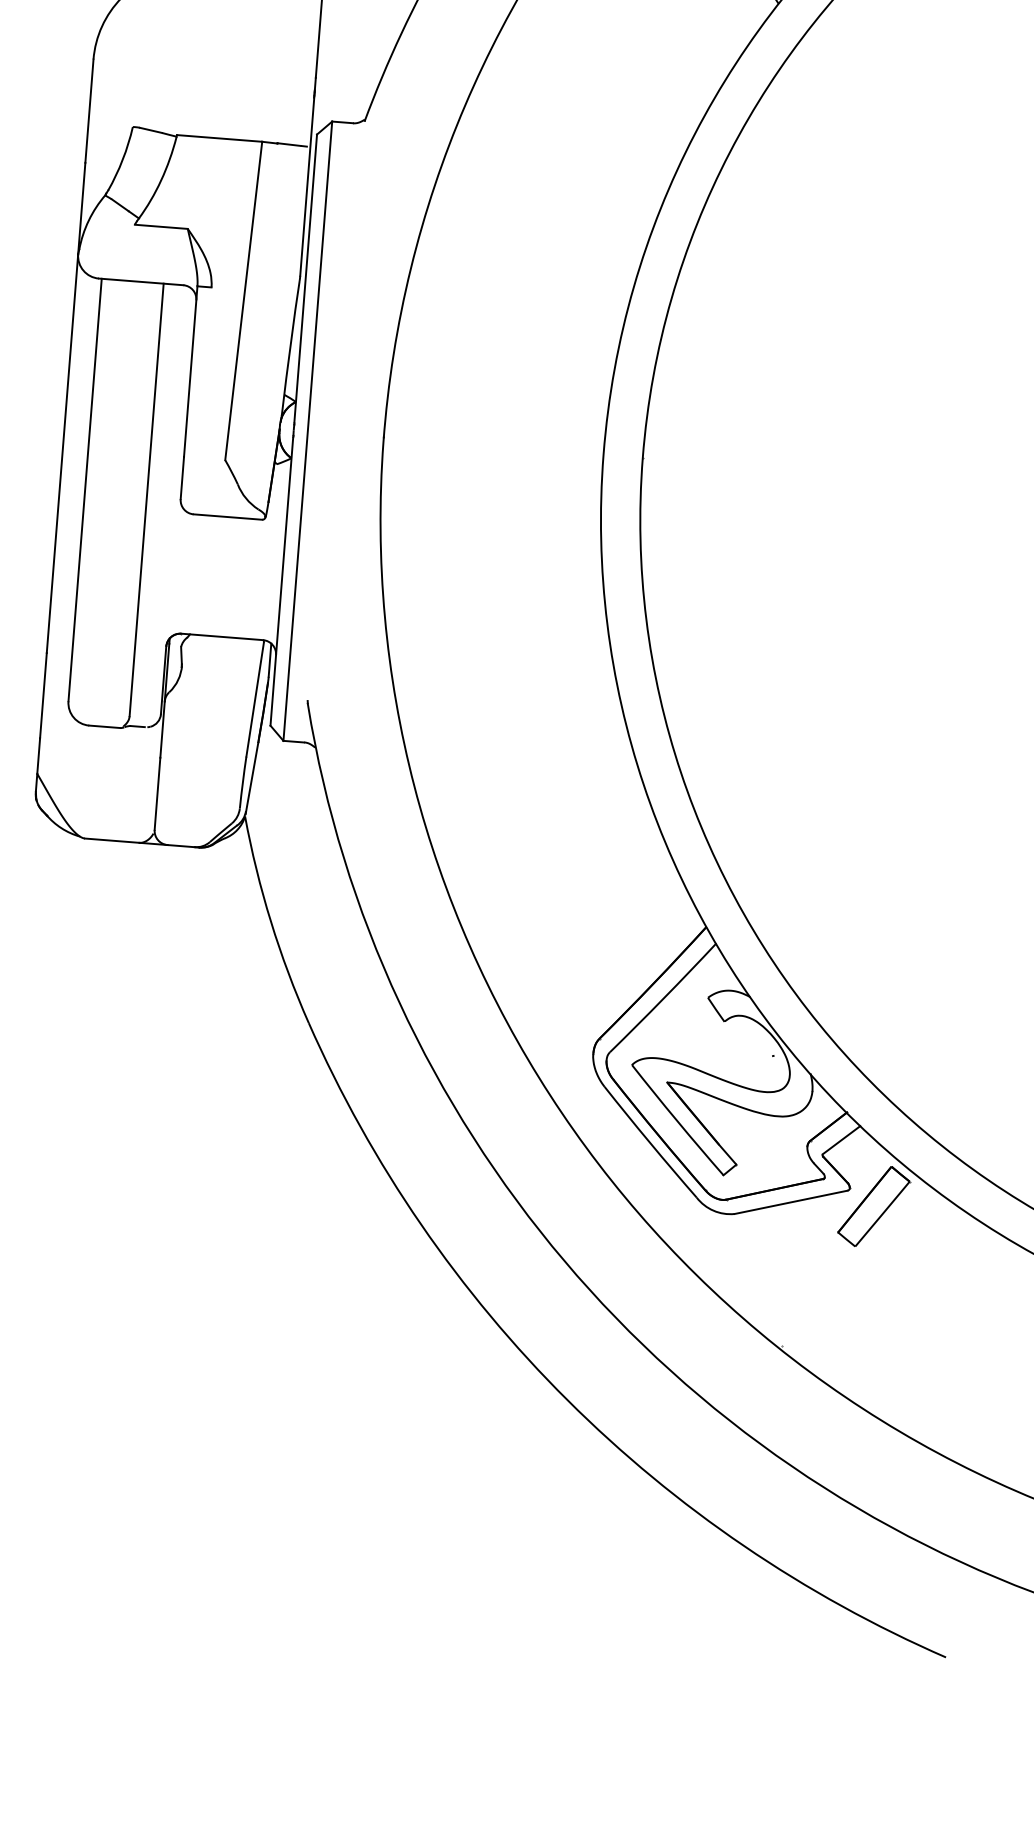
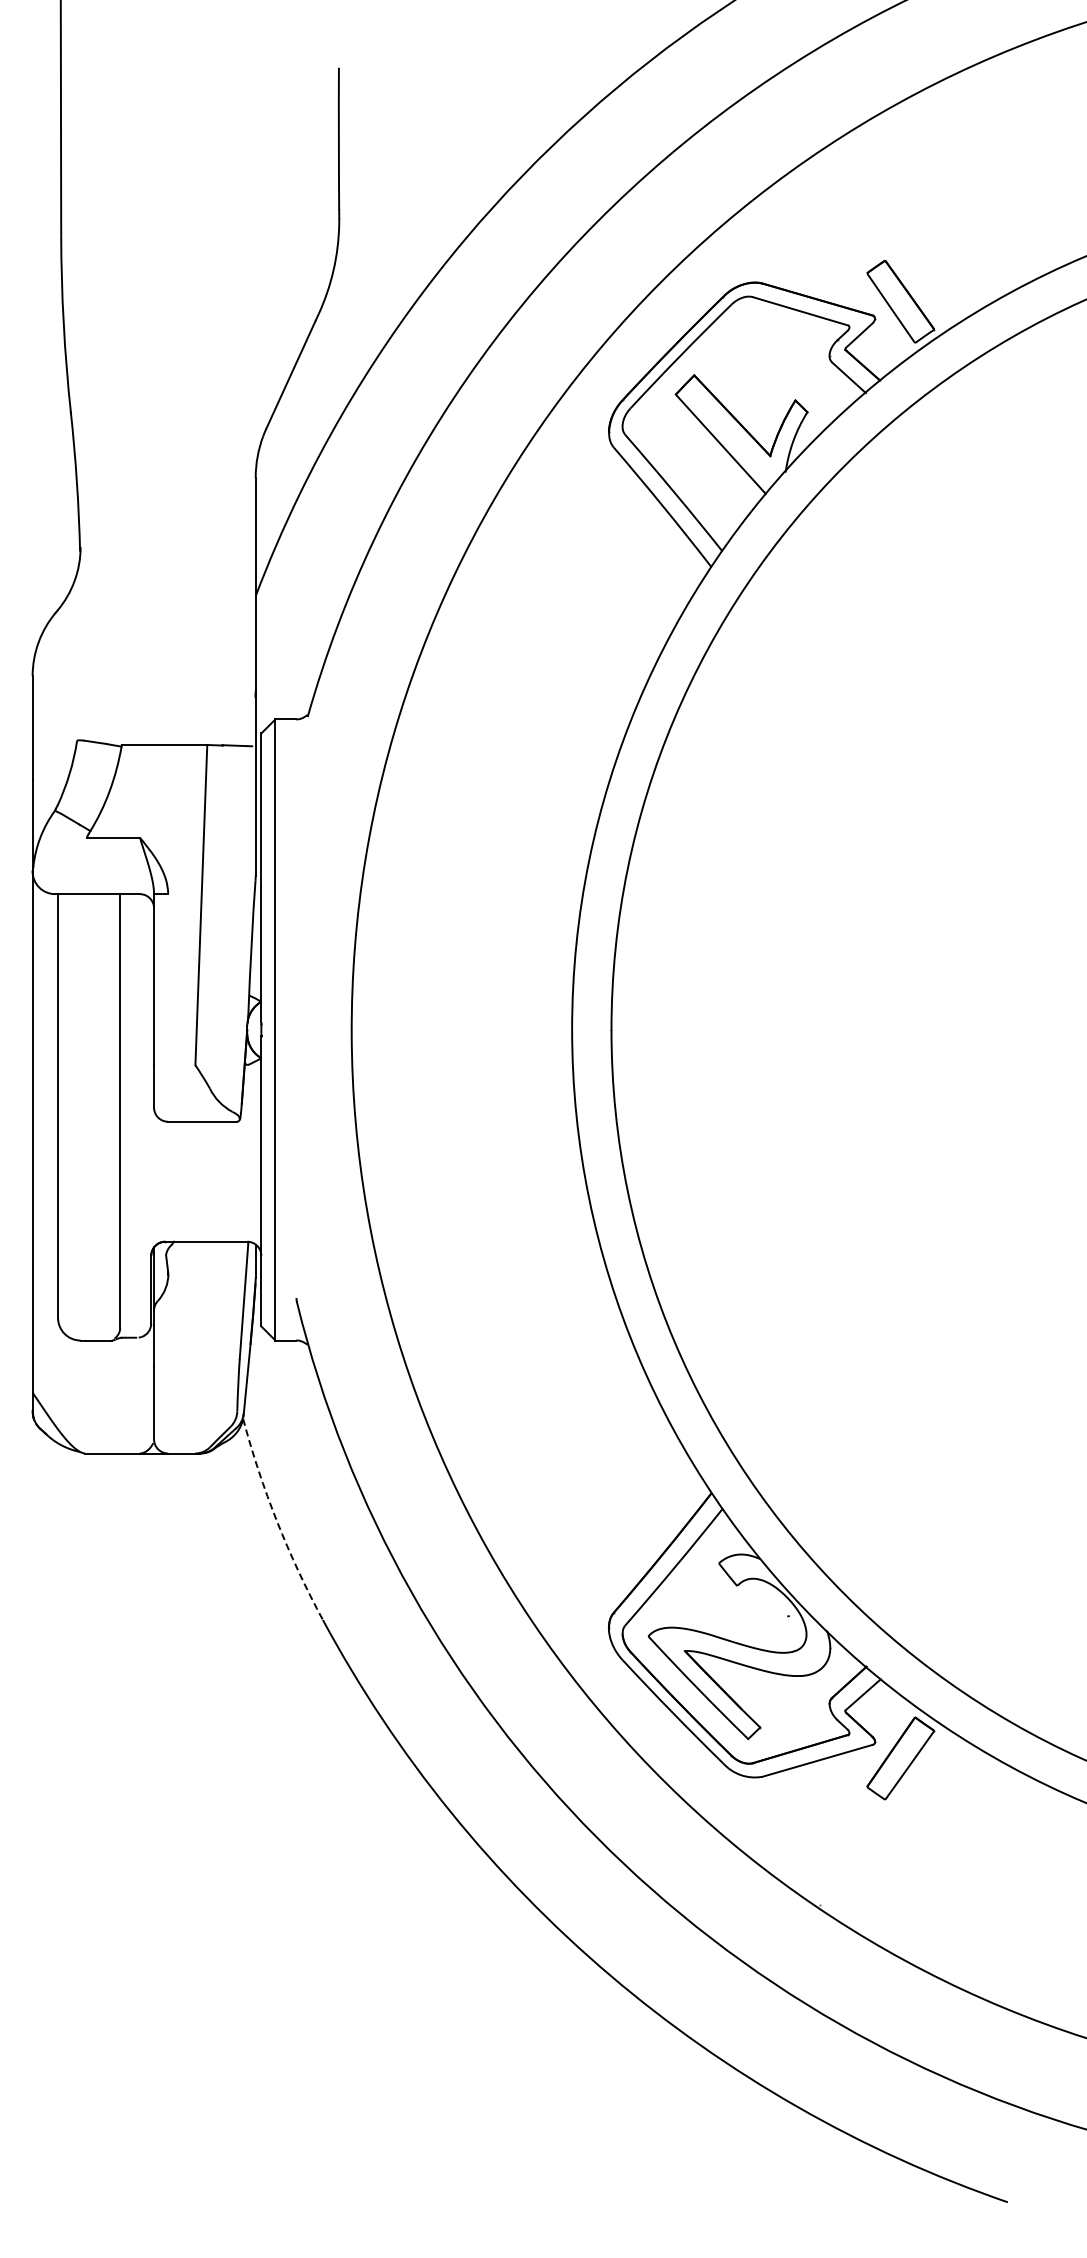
arc: (271, 921) -> (277, 1521), solid -> dashed

